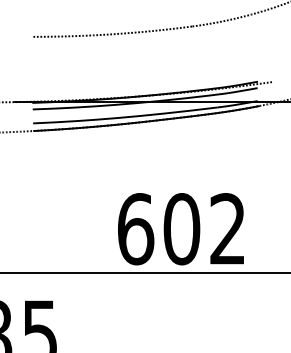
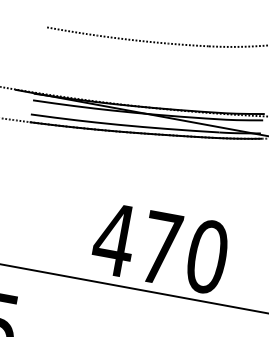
text: (181, 229) -> (160, 248), 602 -> 470

